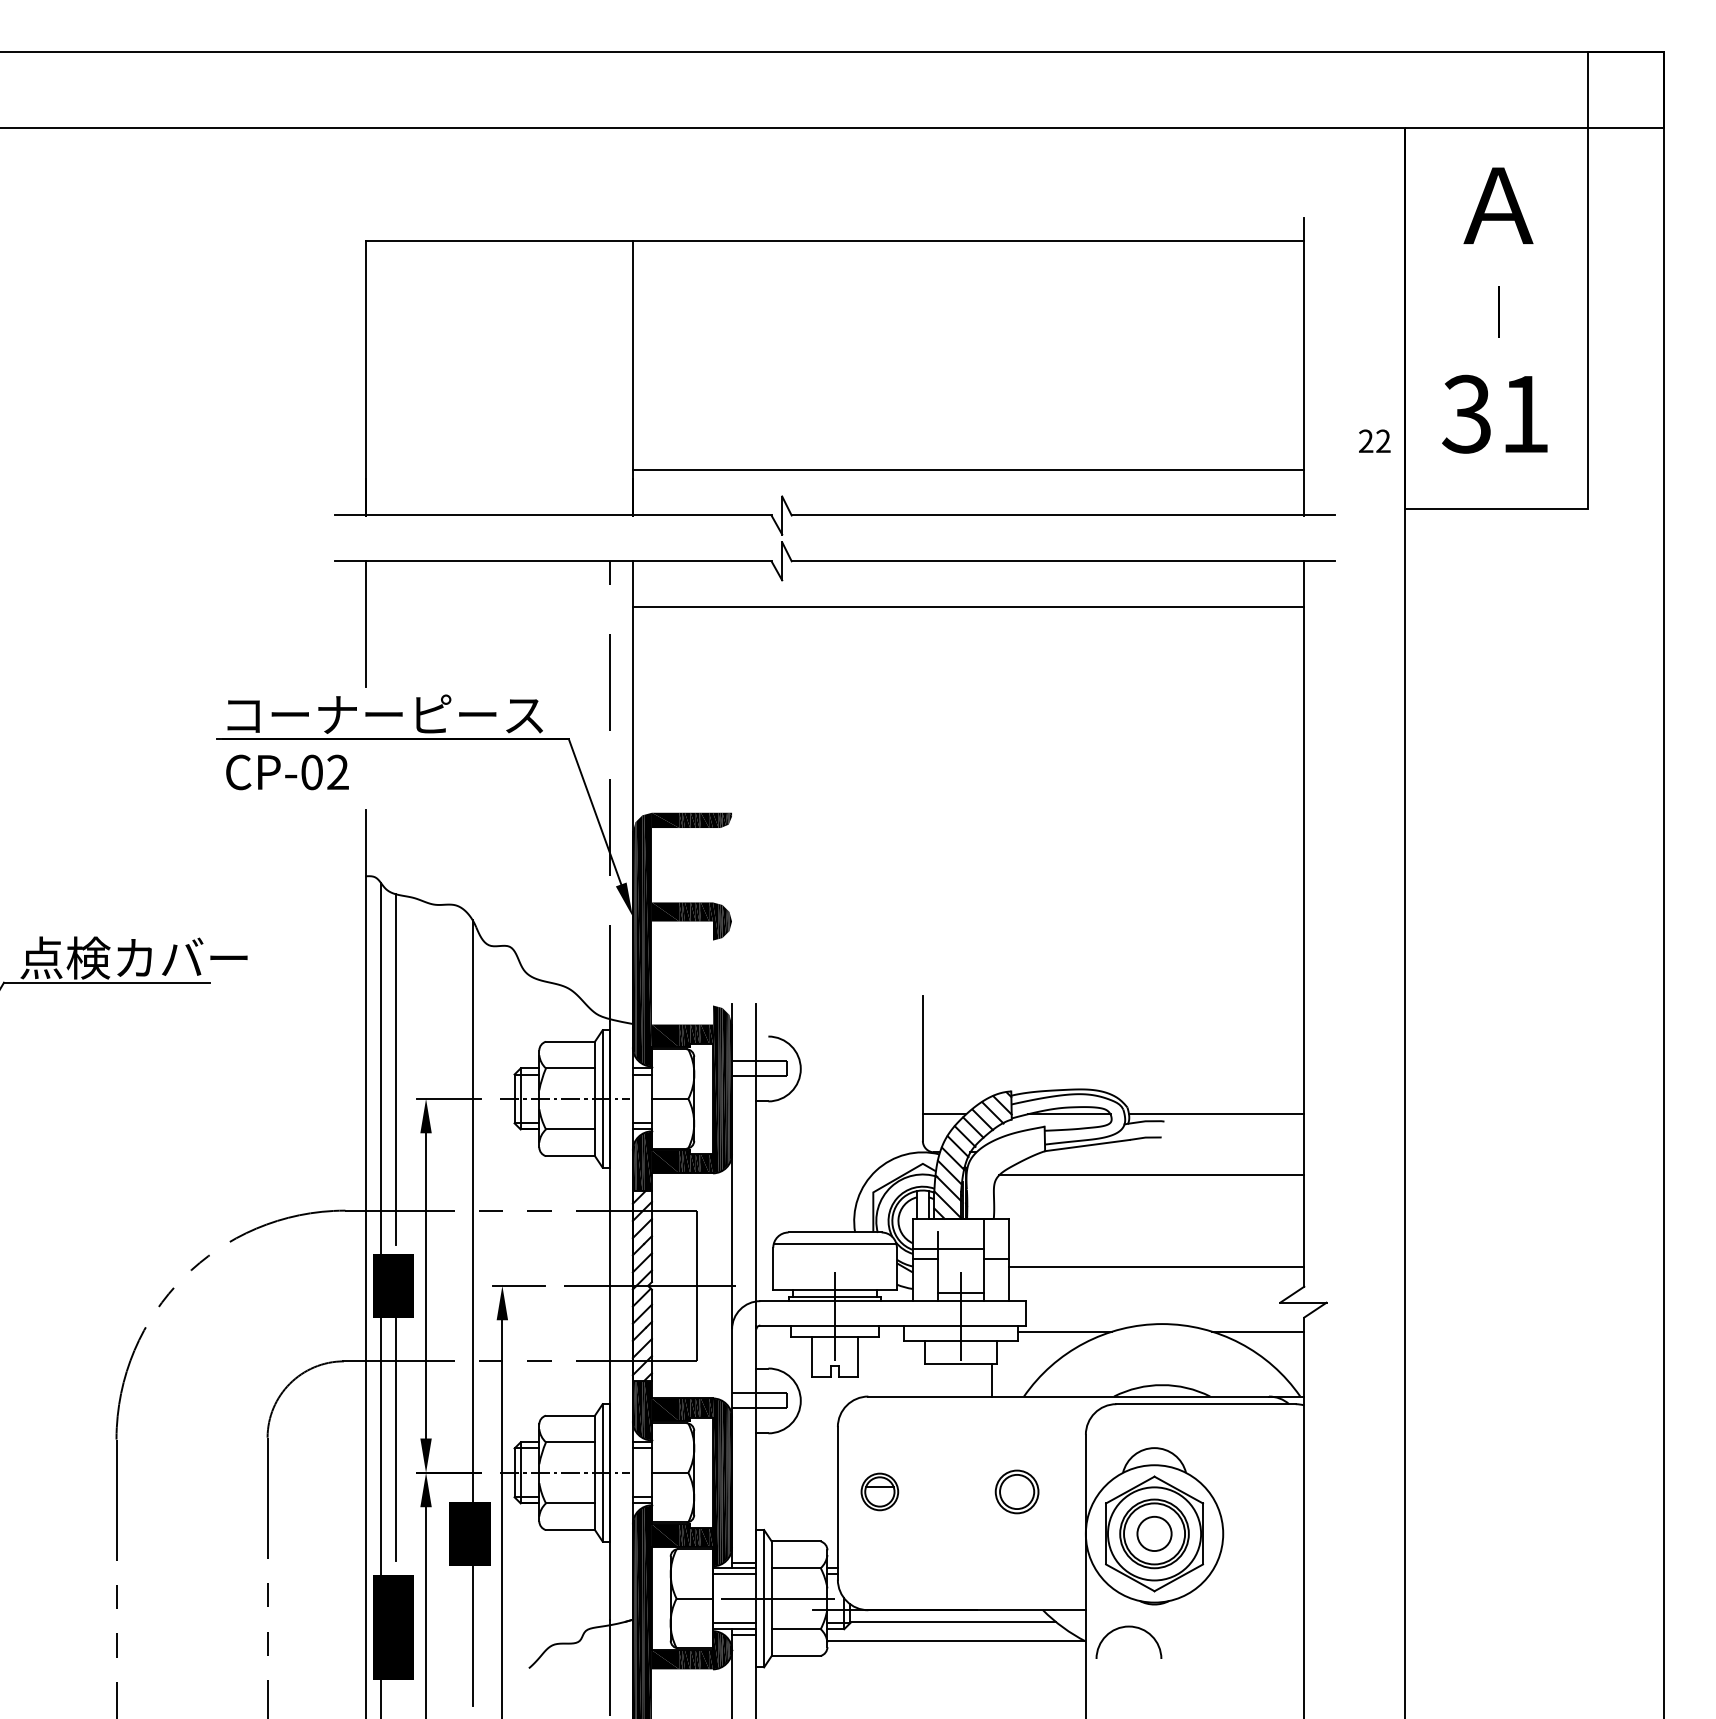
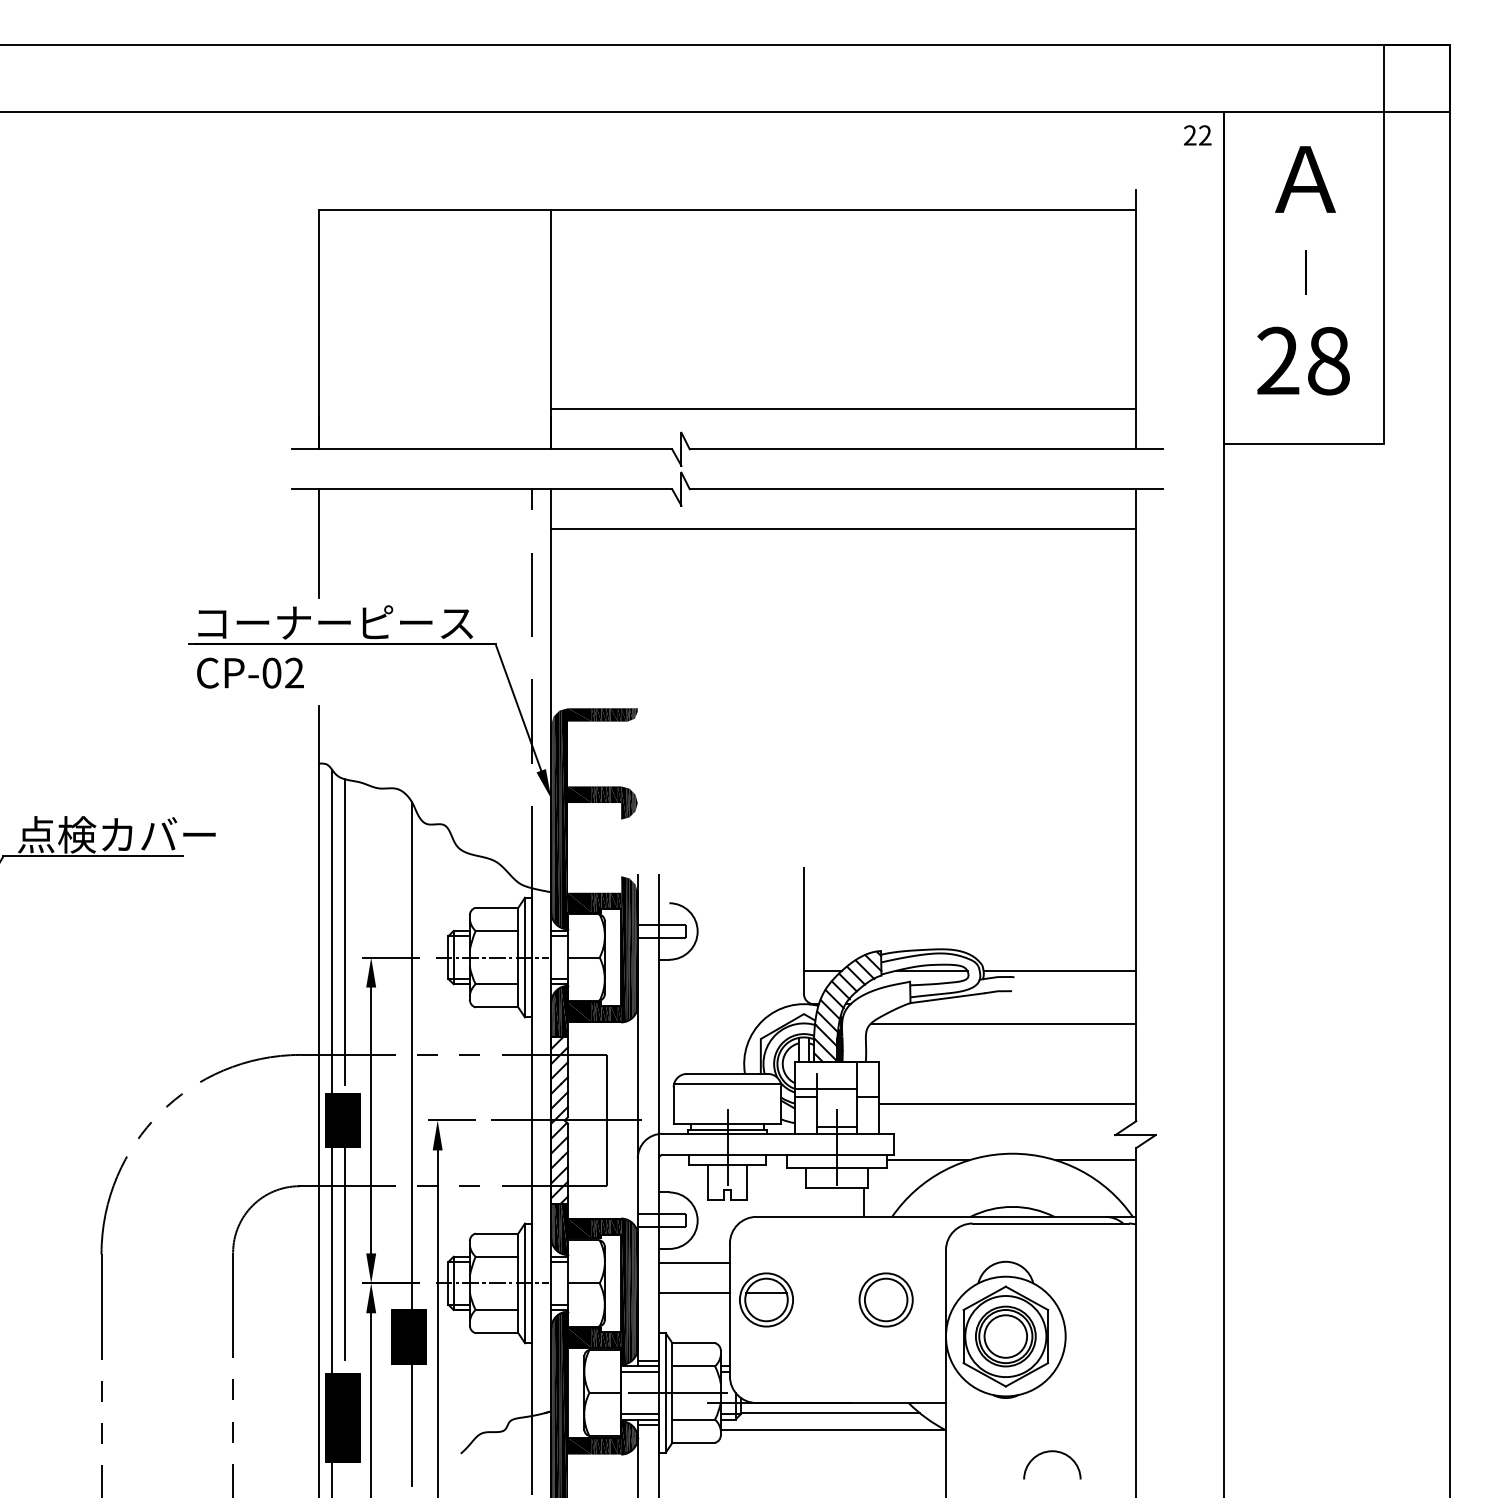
text: (1495, 414) -> (1302, 361), 31 -> 28
text: (1374, 440) -> (1197, 134), moved
line: (796, 1449) -> (693, 1263), added
line: (796, 1484) -> (693, 1293), added
part: (879, 1491) -> (766, 1299), size x1.67
part: (1016, 1491) -> (885, 1299), size x1.43
circle: (1154, 1533) -> (1005, 1336), size x1.43
arc: (1128, 1627) -> (1051, 1452), moved

